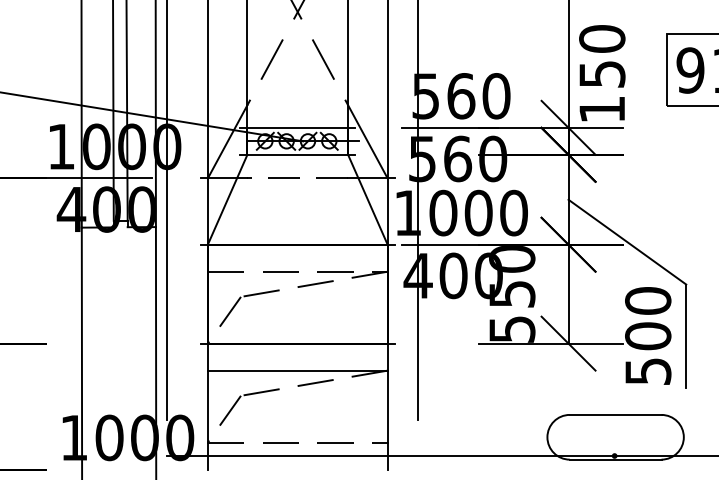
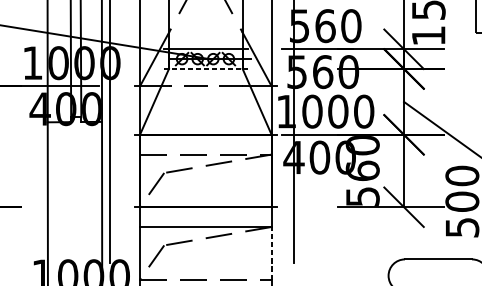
line: (297, 154) -> (205, 68), solid -> dashed
text: (512, 293) -> (363, 170), 550 -> 560
line: (387, 406) -> (271, 253), solid -> dashed

